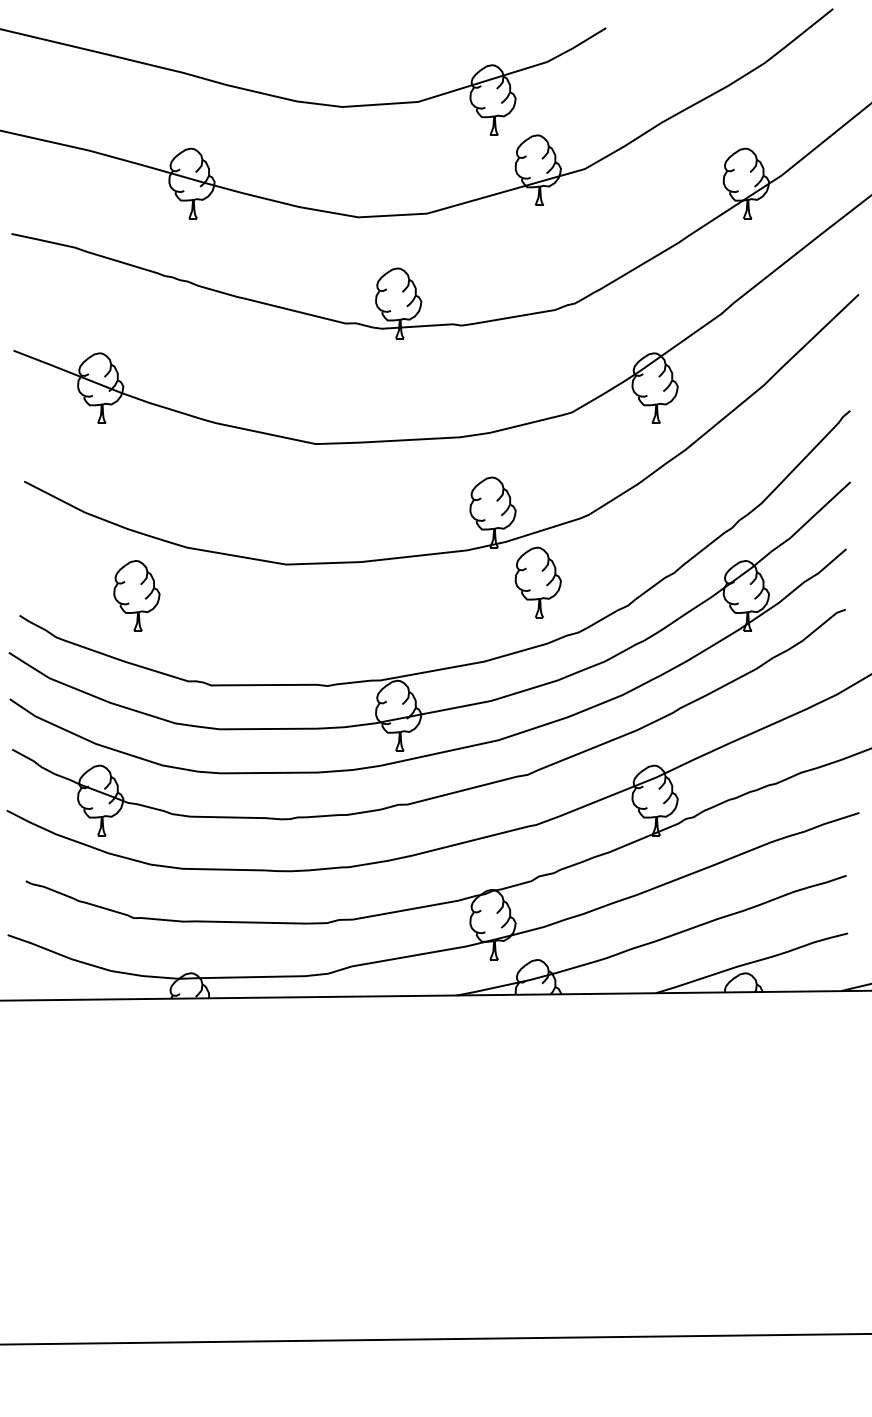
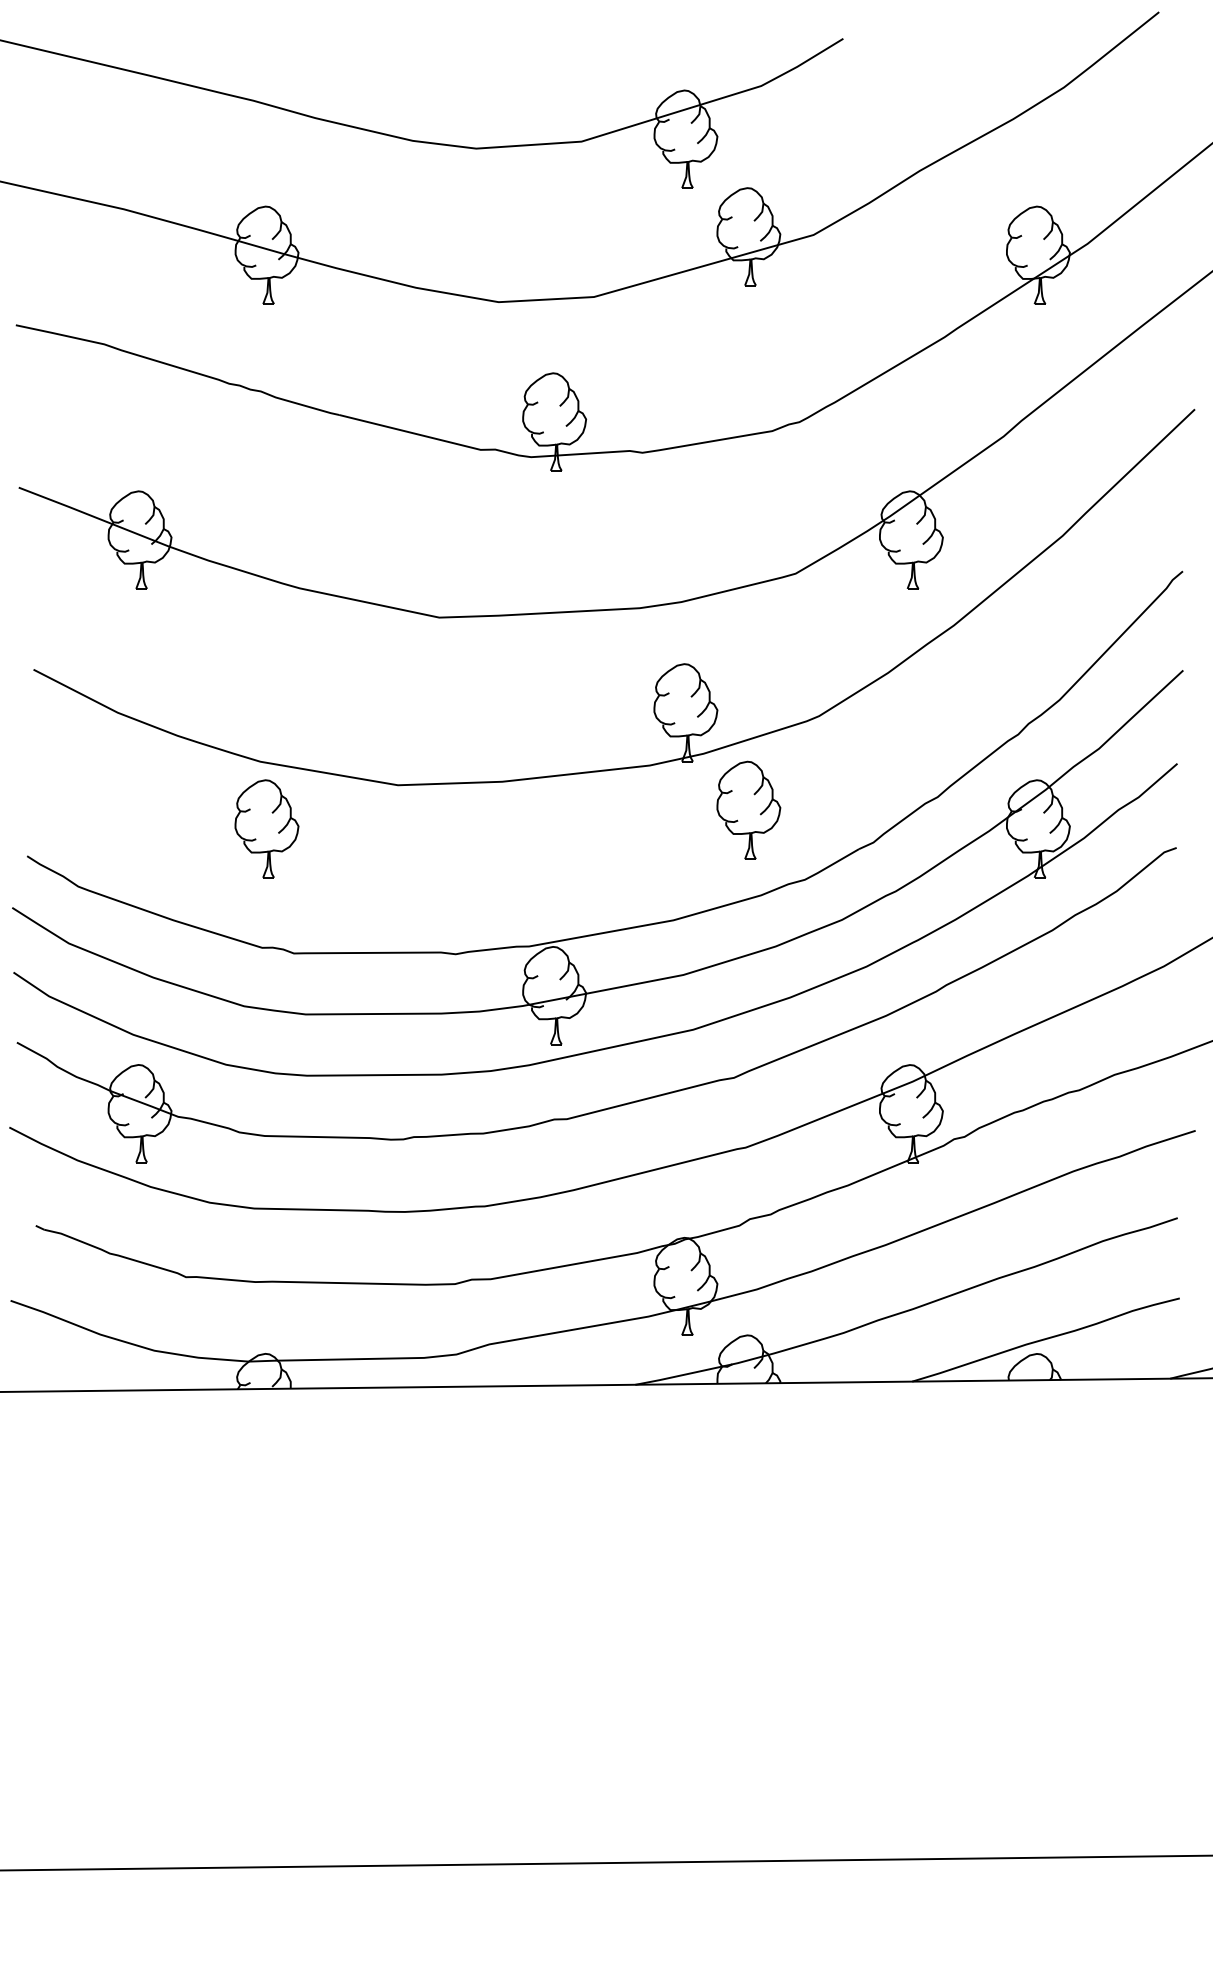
part: (136, 595) -> (266, 828), moved

